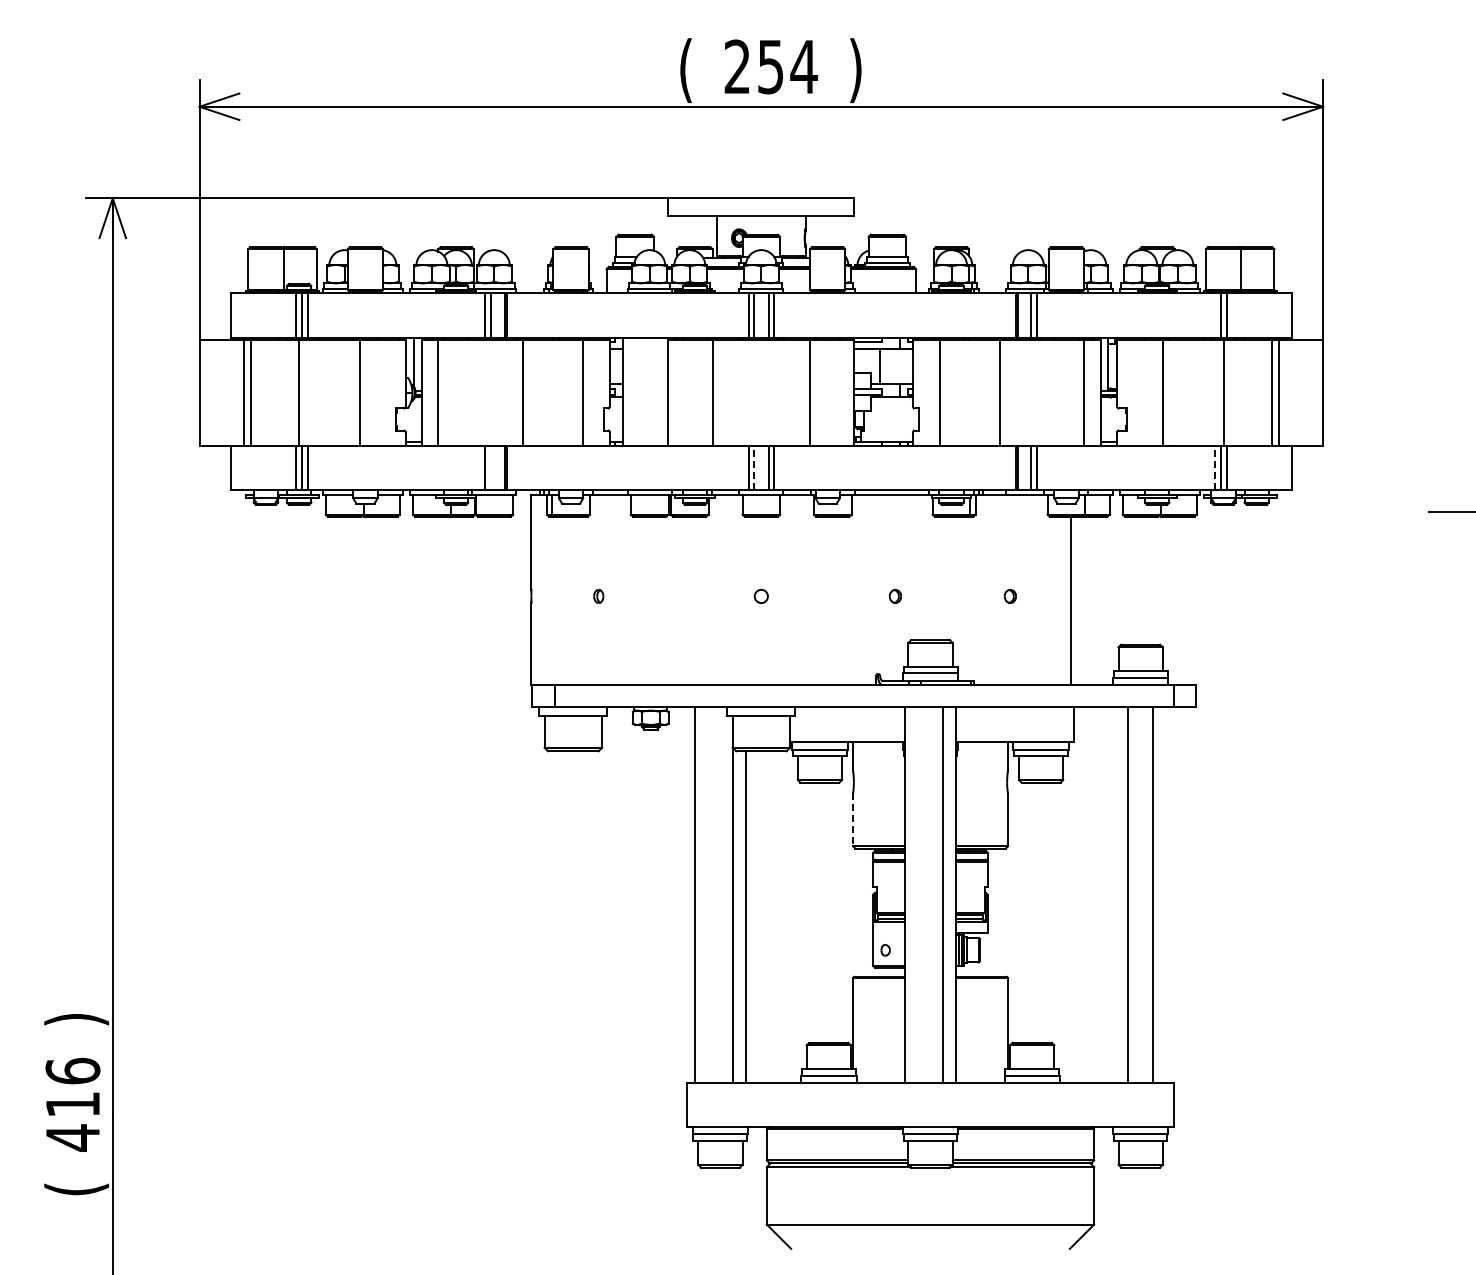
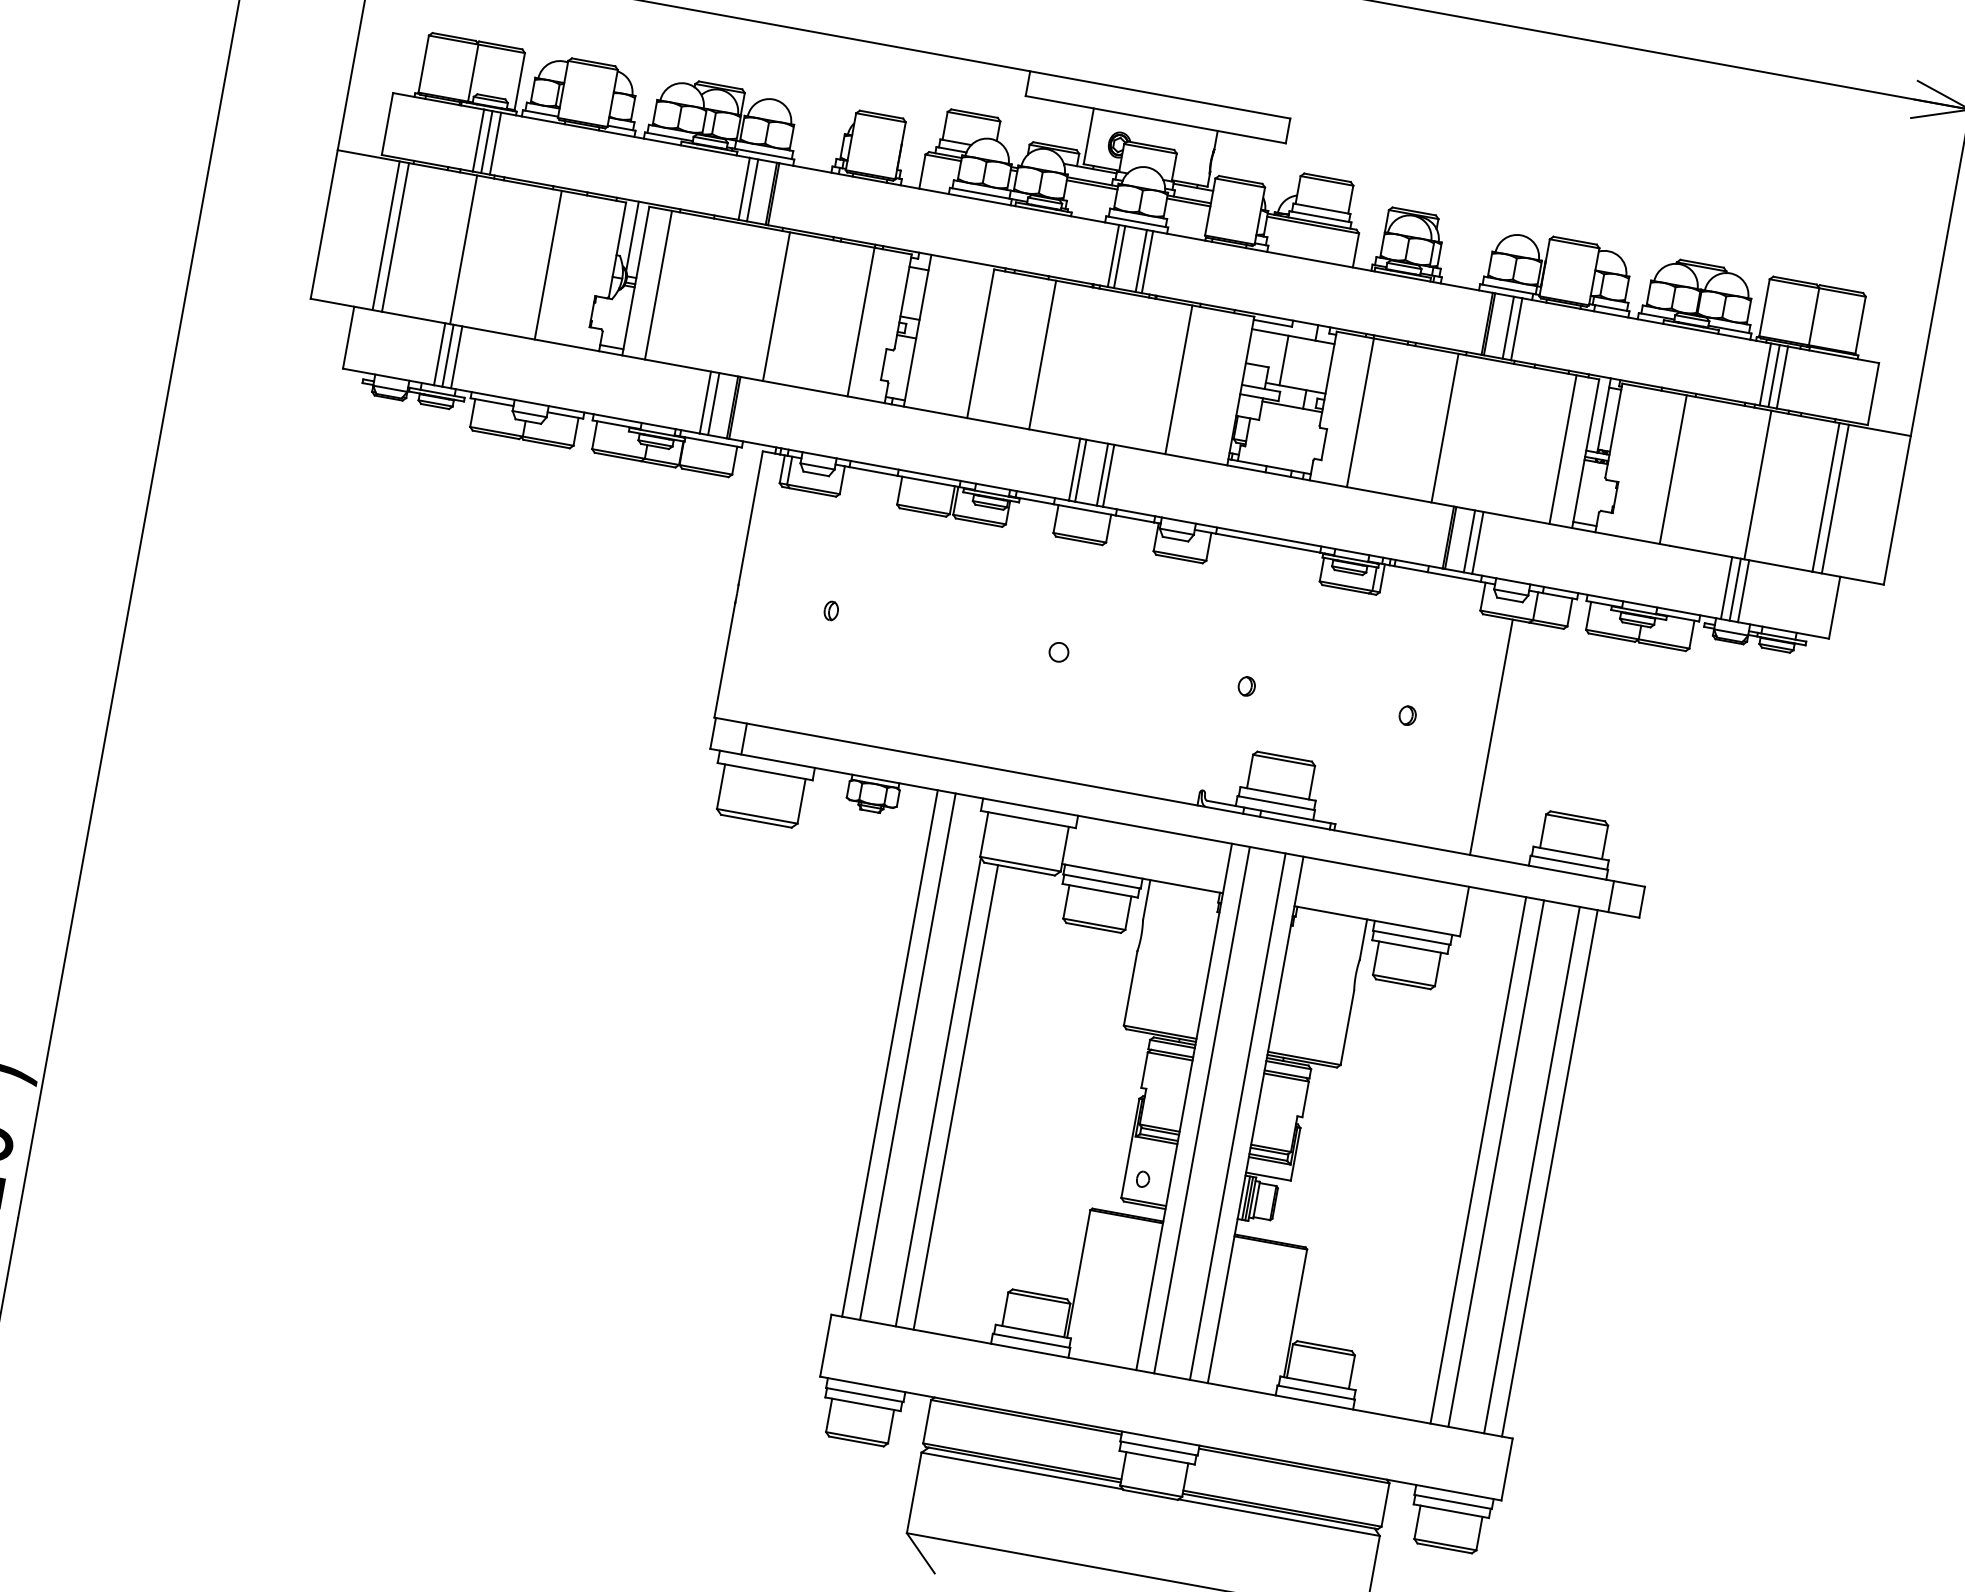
line: (1214, 315) -> (1764, 374), added
line: (753, 467) -> (1080, 469), dashed -> solid
line: (1214, 467) -> (1726, 587), dashed -> solid
line: (491, 468) -> (713, 404), added
line: (853, 819) -> (1131, 988), dashed -> solid
line: (707, 895) -> (907, 1057), added
line: (917, 895) -> (1201, 1110), added
line: (1115, 895) -> (1478, 1161), added
line: (1166, 895) -> (1550, 1174), added

